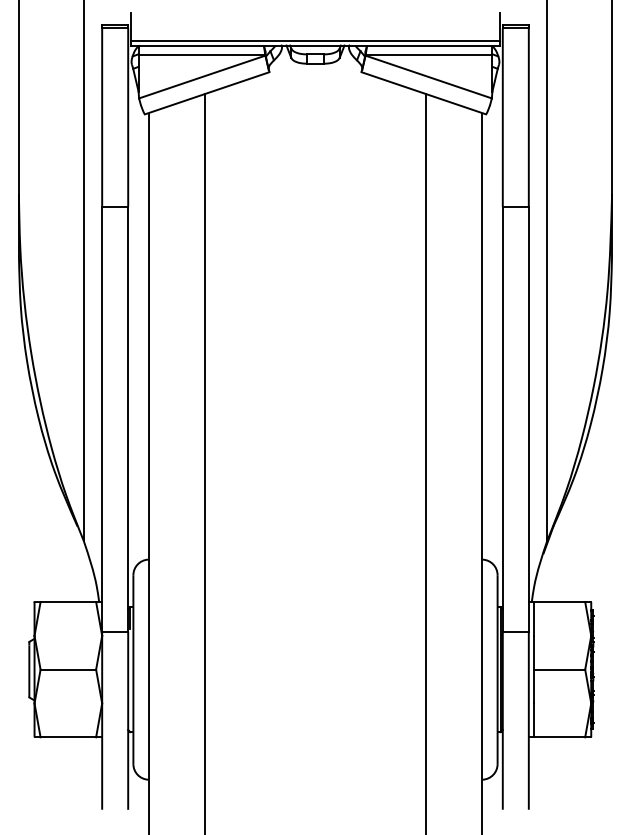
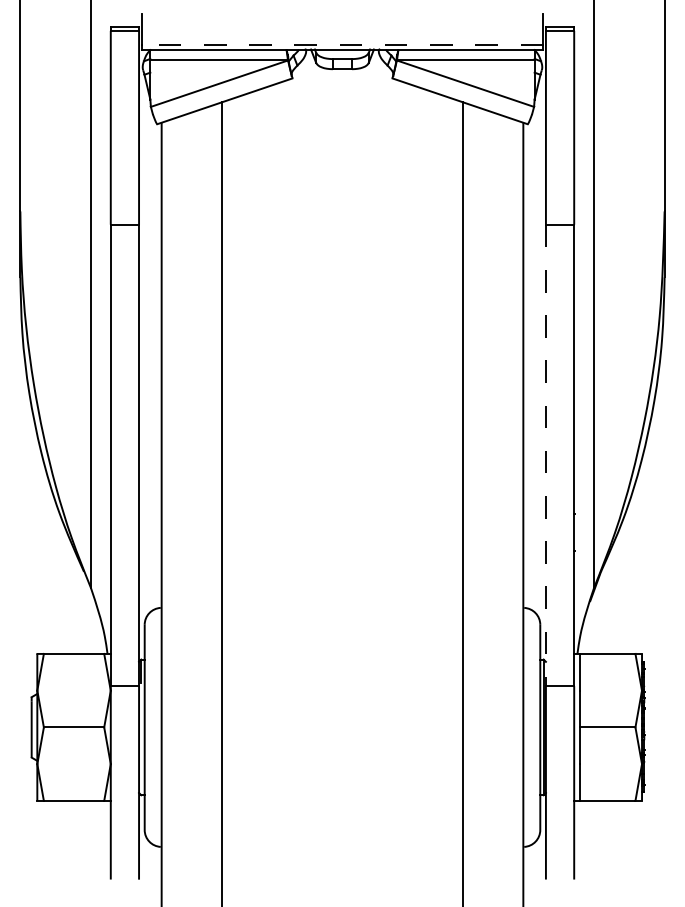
line: (315, 41) -> (342, 45), solid -> dashed
line: (502, 419) -> (545, 455), solid -> dashed

